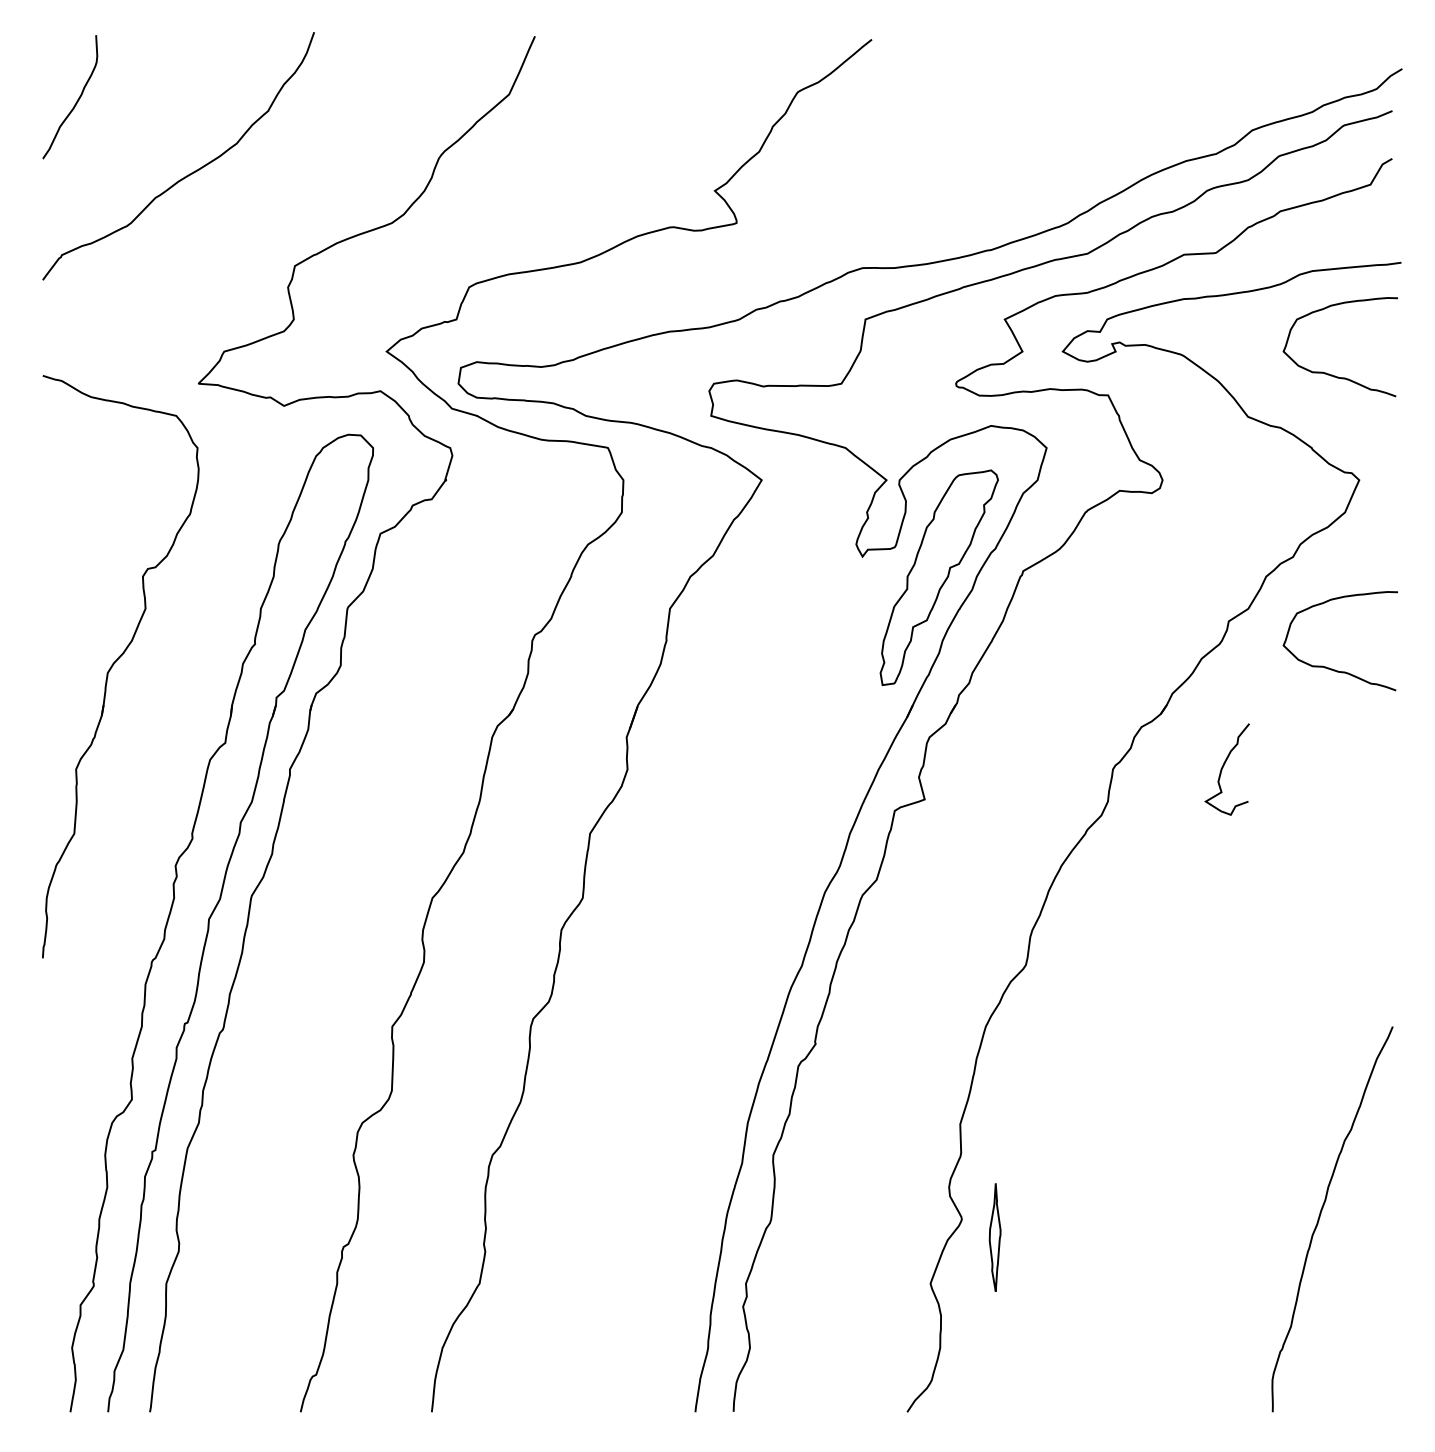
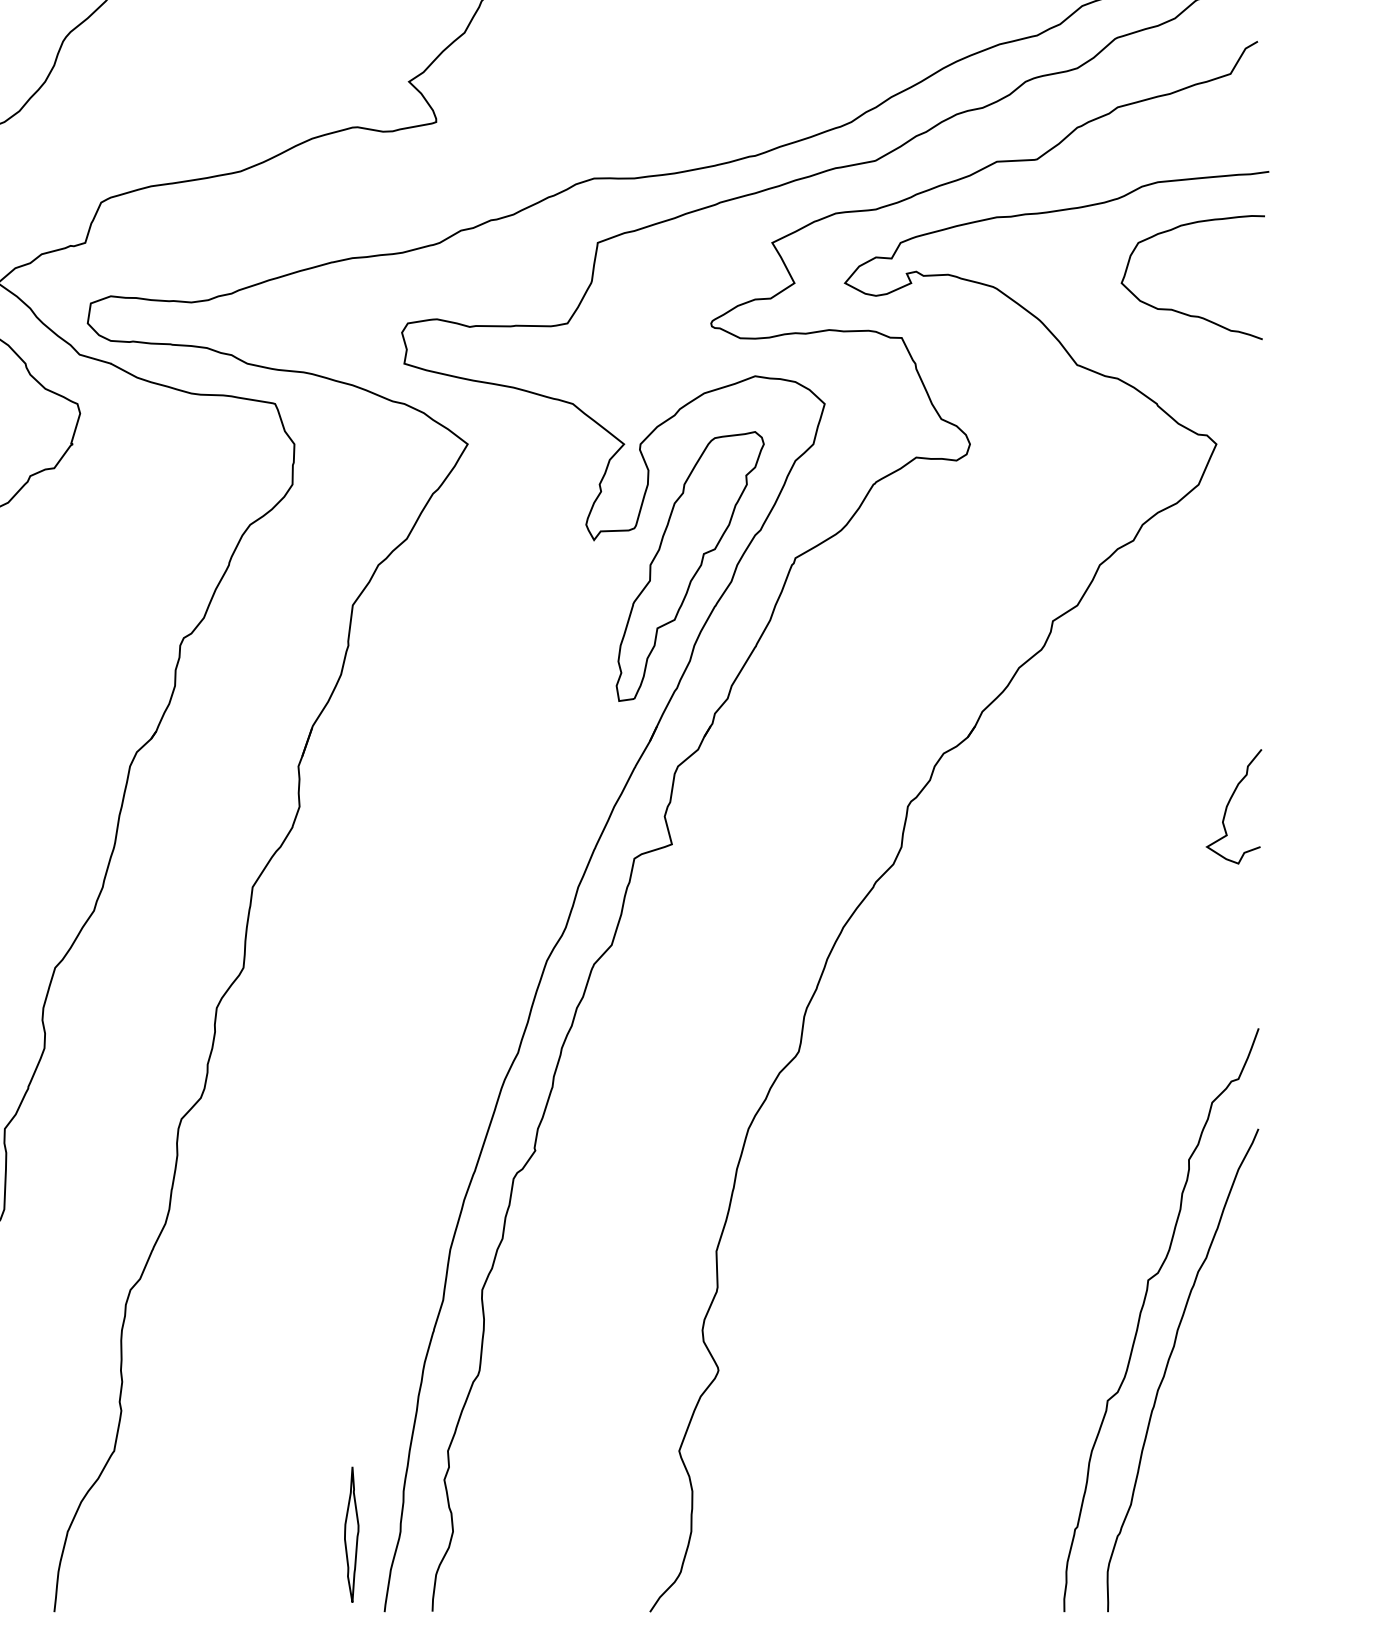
curve: (1329, 667) -> (1179, 678), removed
curve: (1223, 767) -> (1229, 804), moved
curve: (1299, 1175) -> (1141, 1315), added
part: (994, 1237) -> (350, 1534), moved

